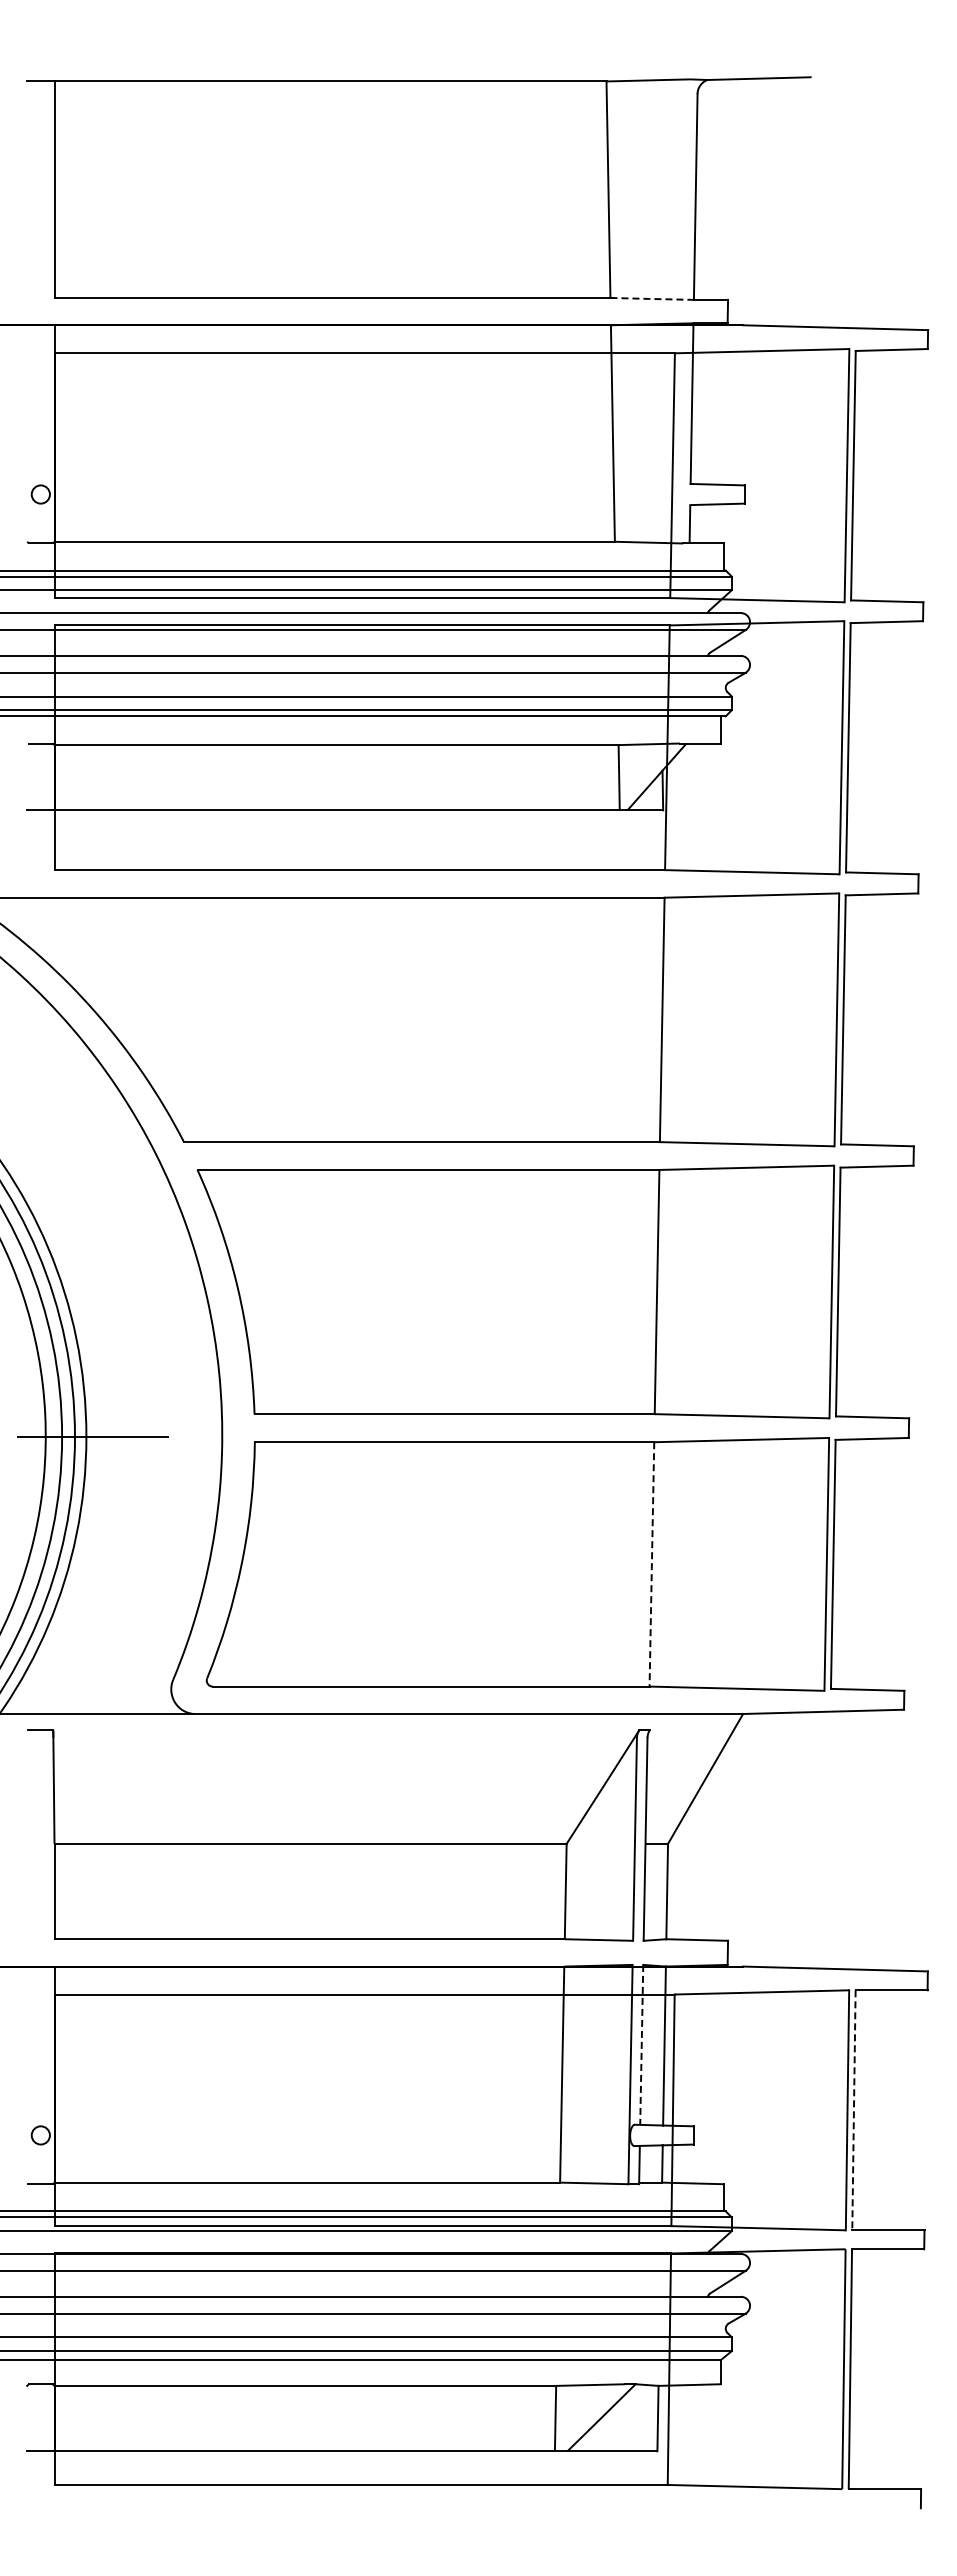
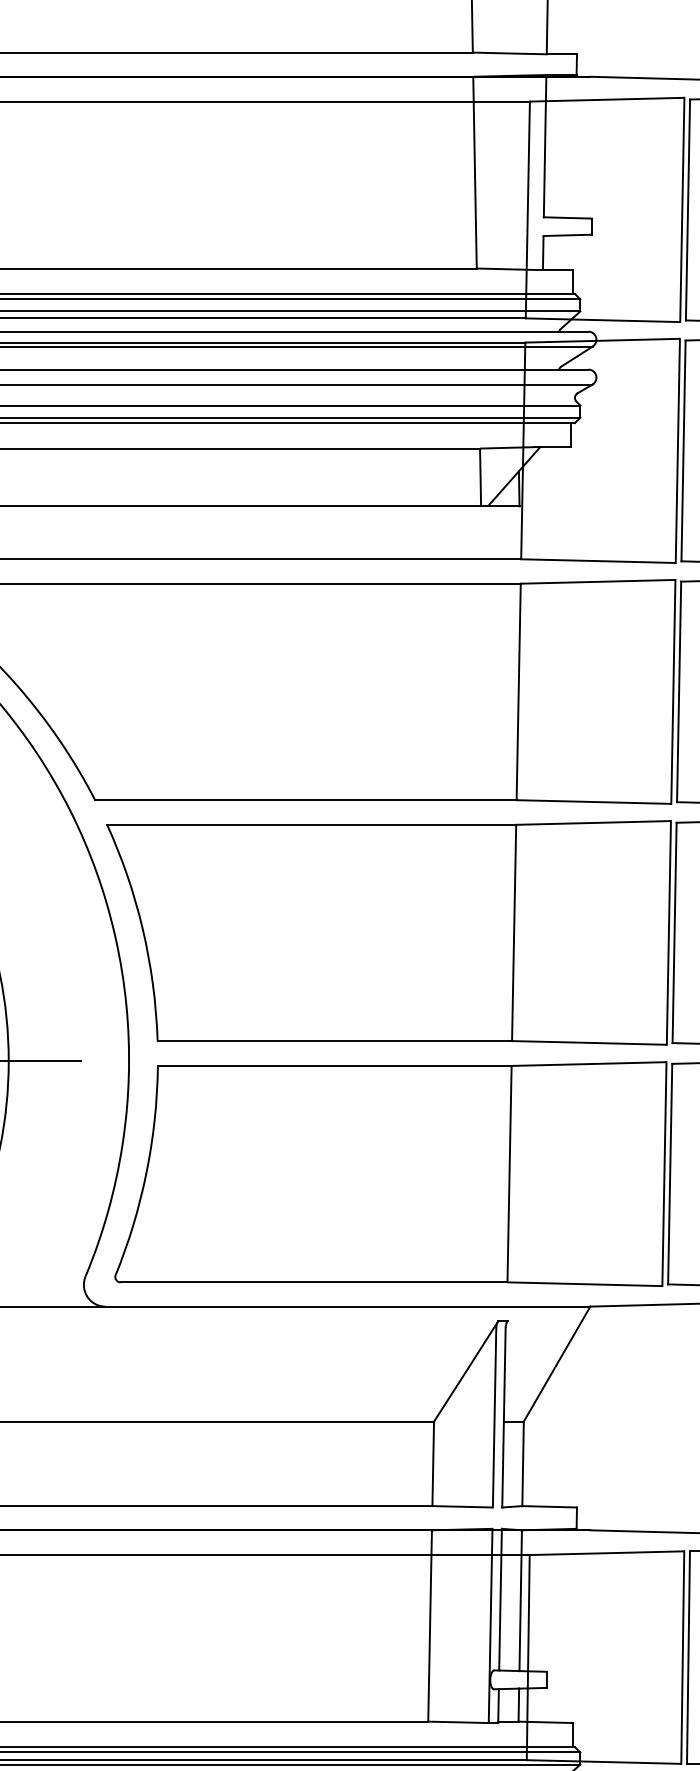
line: (652, 298) -> (510, 53), dashed -> solid
line: (651, 1565) -> (509, 1175), dashed -> solid
line: (641, 2045) -> (500, 1600), dashed -> solid
line: (853, 2110) -> (688, 1657), dashed -> solid

